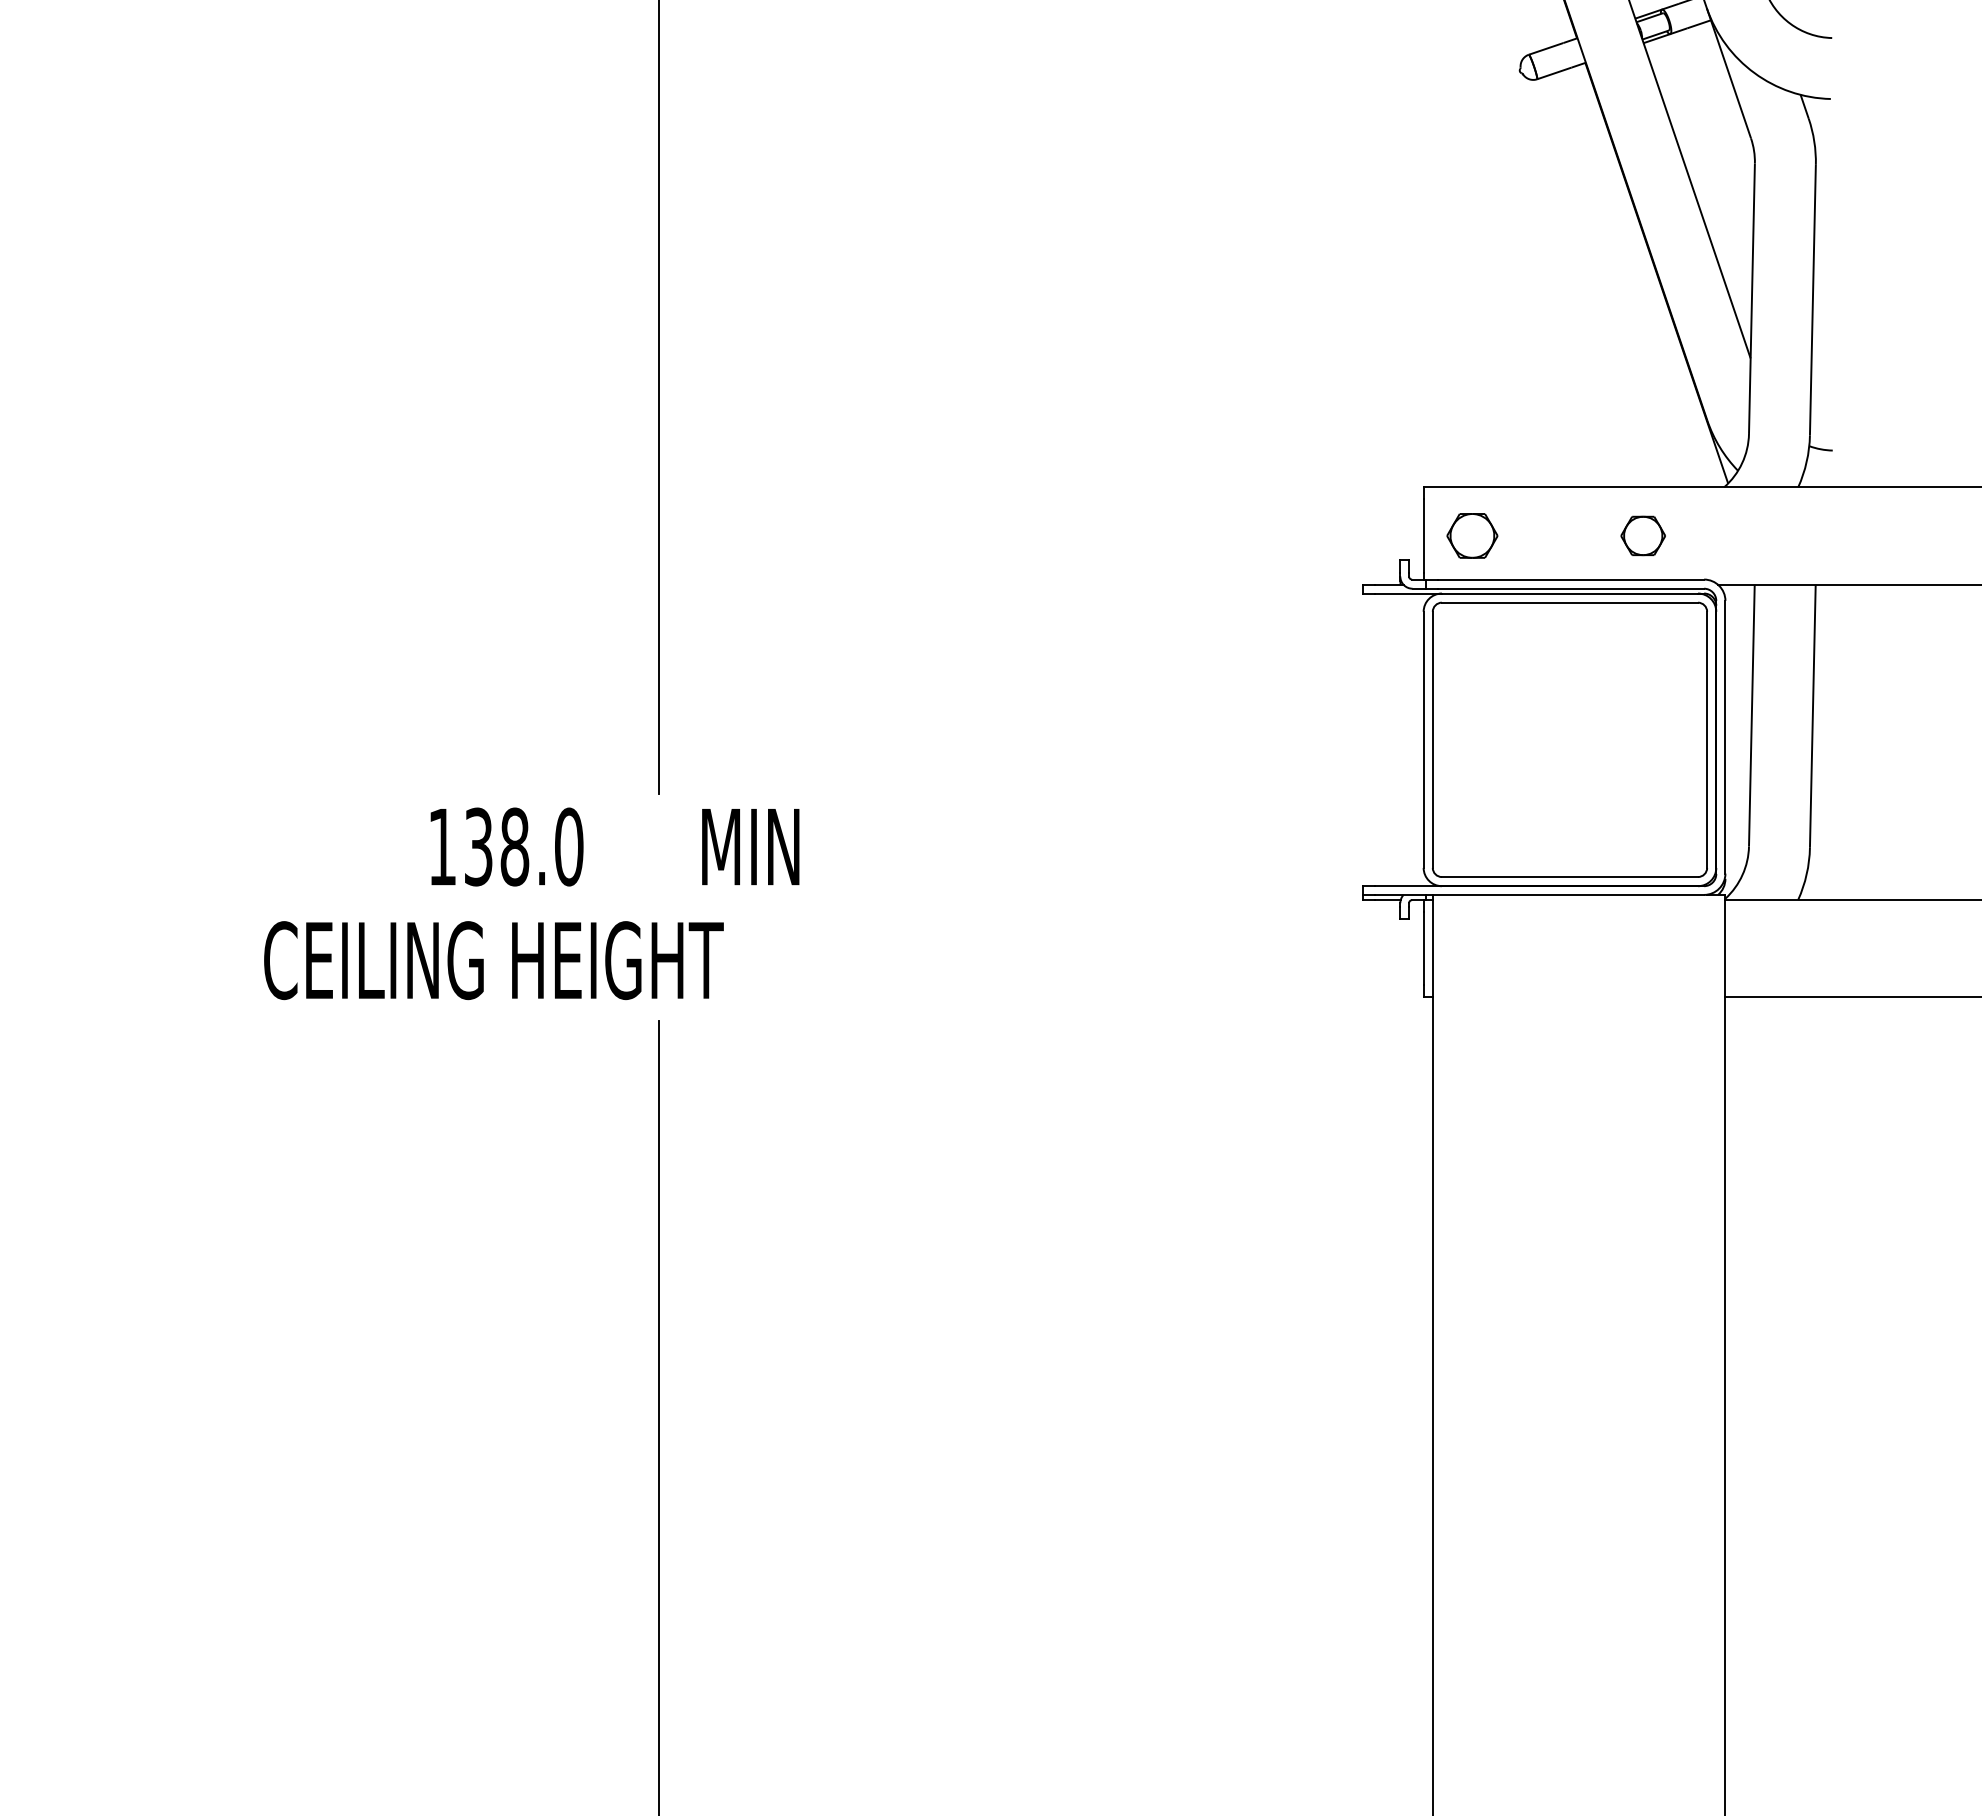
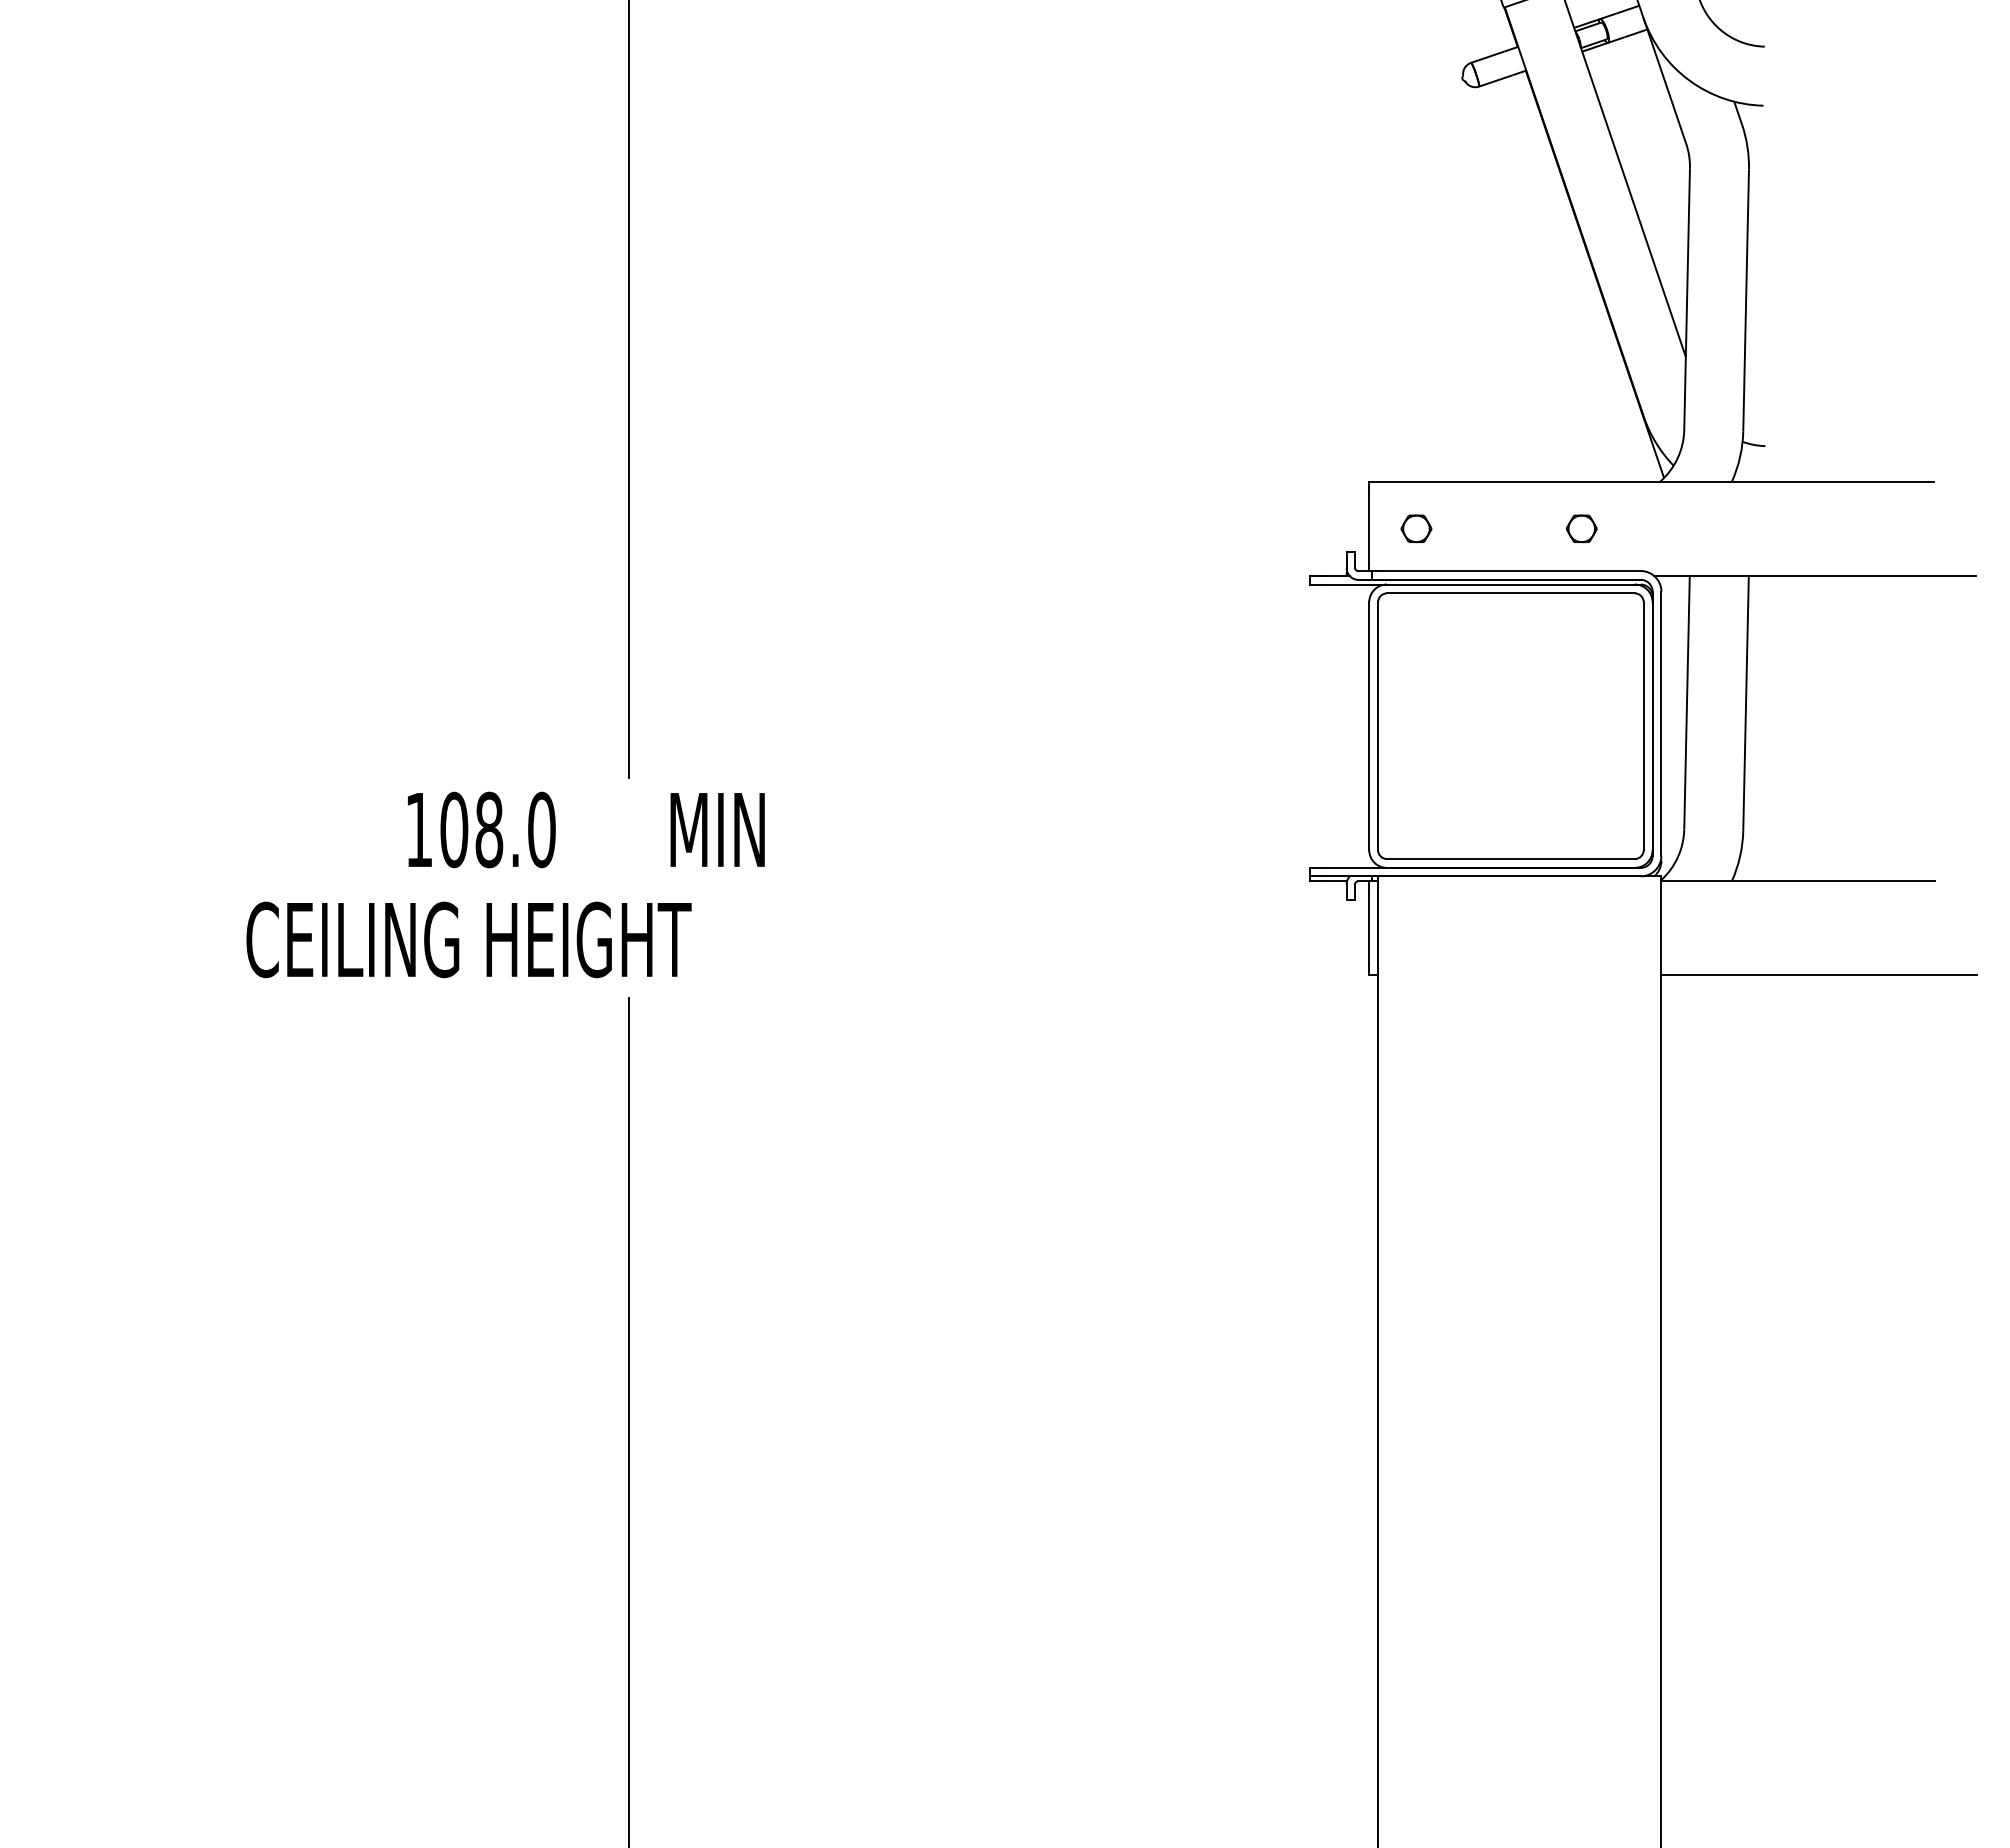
part: (1472, 535) -> (1416, 528), size x0.62
part: (1642, 535) -> (1581, 528), size x0.71
text: (478, 846) -> (454, 829), 138.0 -> 108.0

